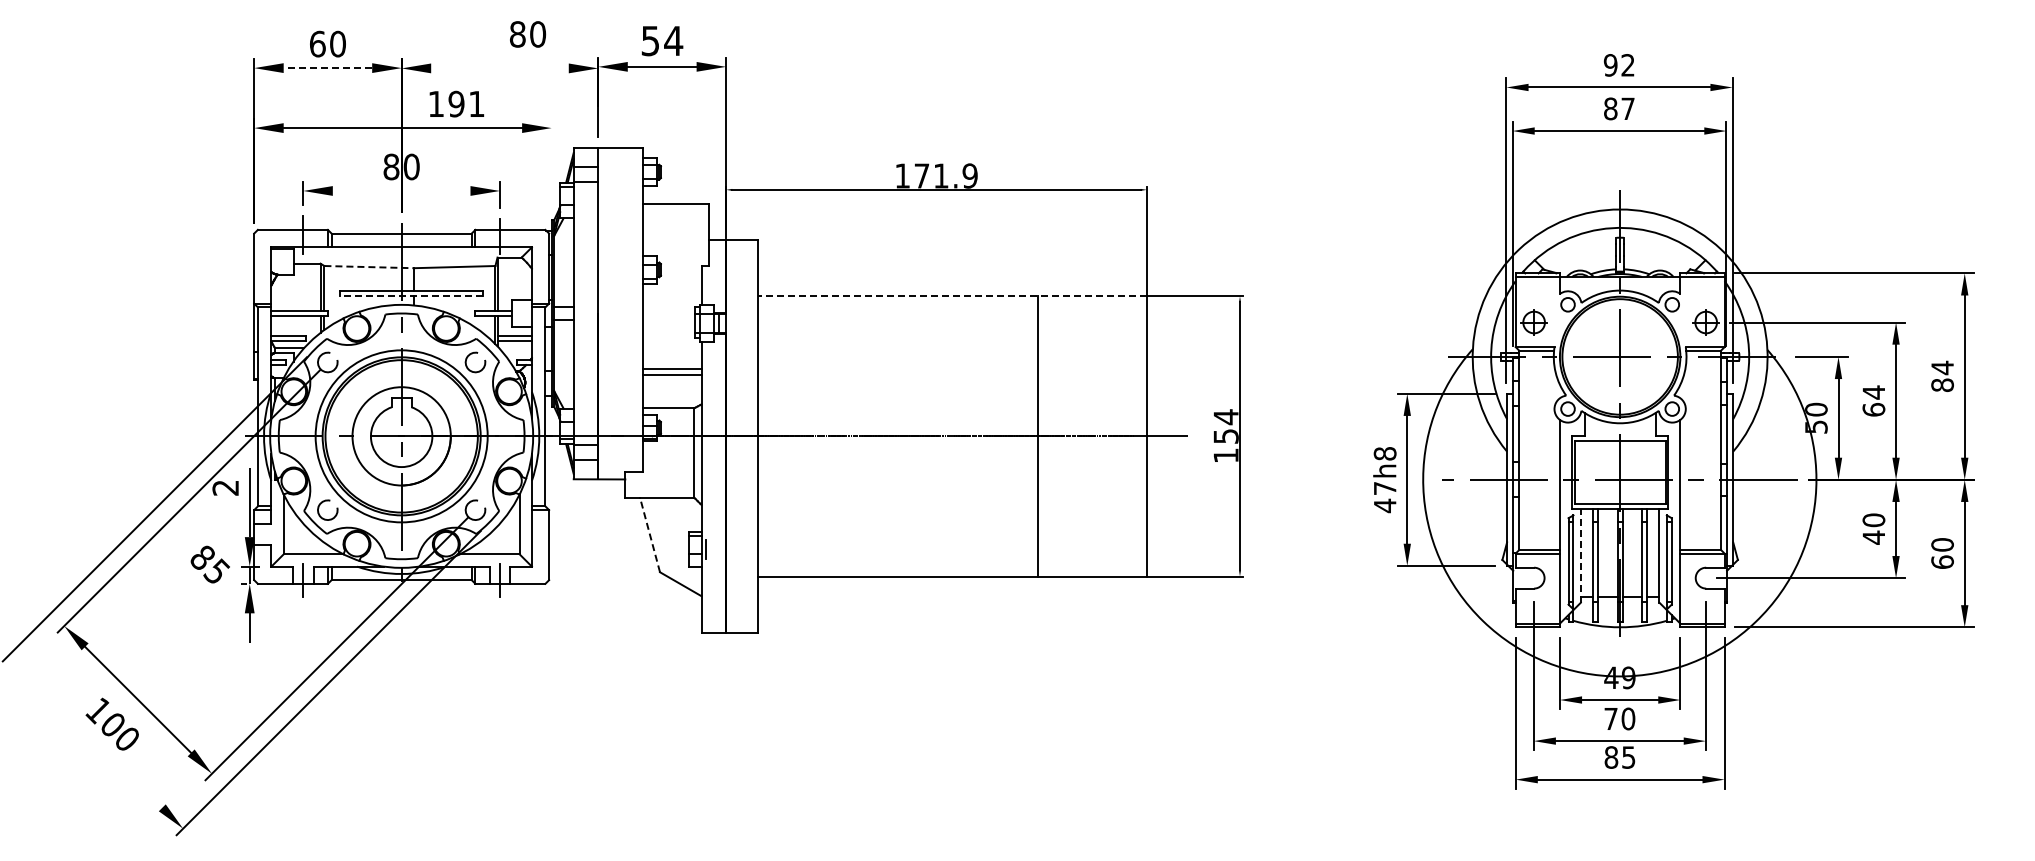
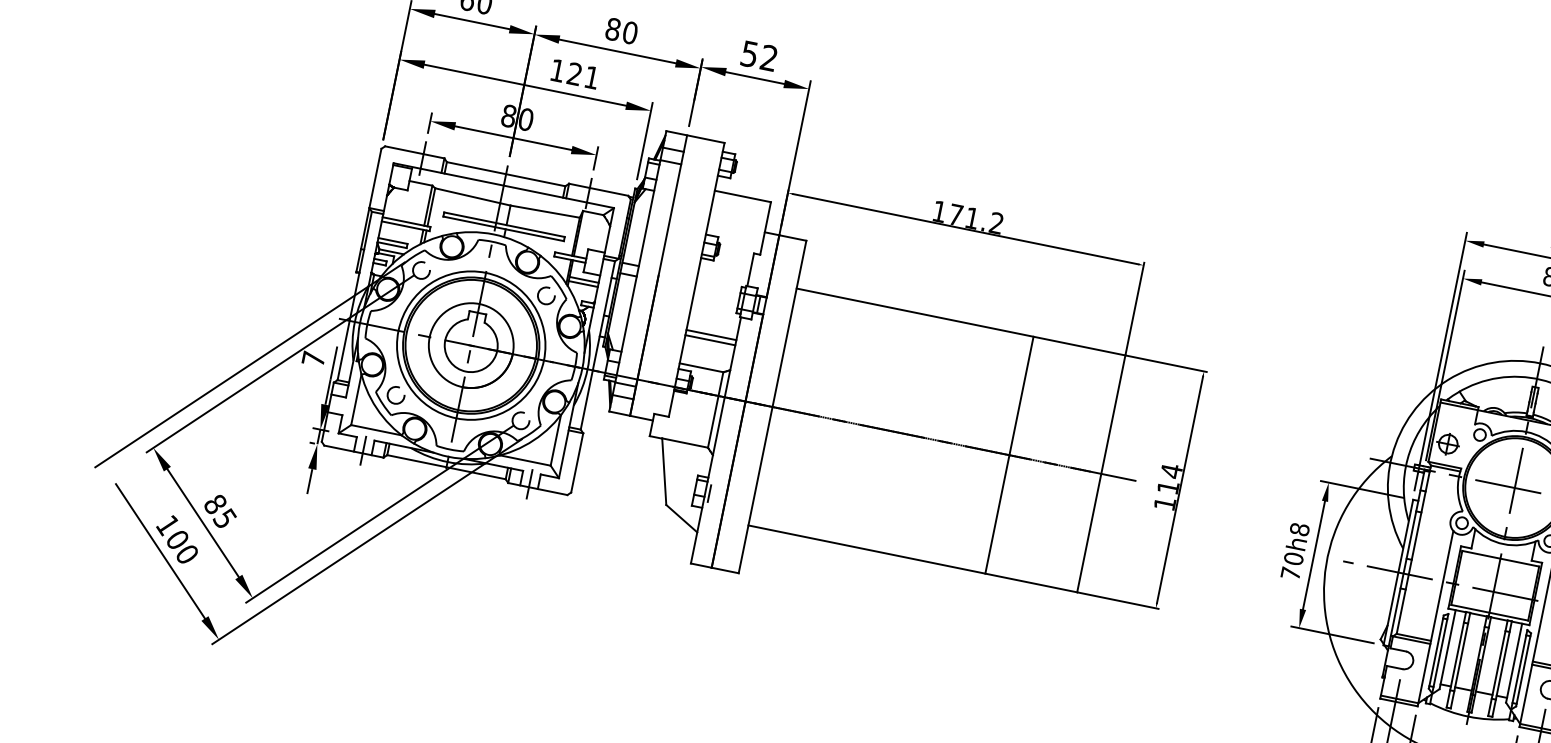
text: (528, 34) -> (622, 31), moved
text: (673, 40) -> (769, 57), 54 -> 52
line: (327, 68) -> (471, 21), dashed -> solid
line: (499, 68) -> (617, 51), added
text: (456, 103) -> (574, 73), 191 -> 121
line: (551, 163) -> (644, 140), added
text: (969, 175) -> (996, 222), 171.9 -> 171.2
line: (401, 190) -> (513, 137), added
line: (369, 267) -> (473, 197), dashed -> solid
line: (411, 296) -> (503, 229), dashed -> solid
line: (951, 296) -> (960, 321), dashed -> solid
text: (1225, 436) -> (1167, 487), 154 -> 114
text: (225, 487) -> (313, 358), 2 -> 7
text: (1384, 497) -> (1291, 566), 47h8 -> 70h8
line: (650, 534) -> (664, 471), dashed -> solid
line: (1580, 556) -> (1447, 649), dashed -> solid
text: (209, 564) -> (219, 511), moved
line: (96, 741) -> (160, 551), added

